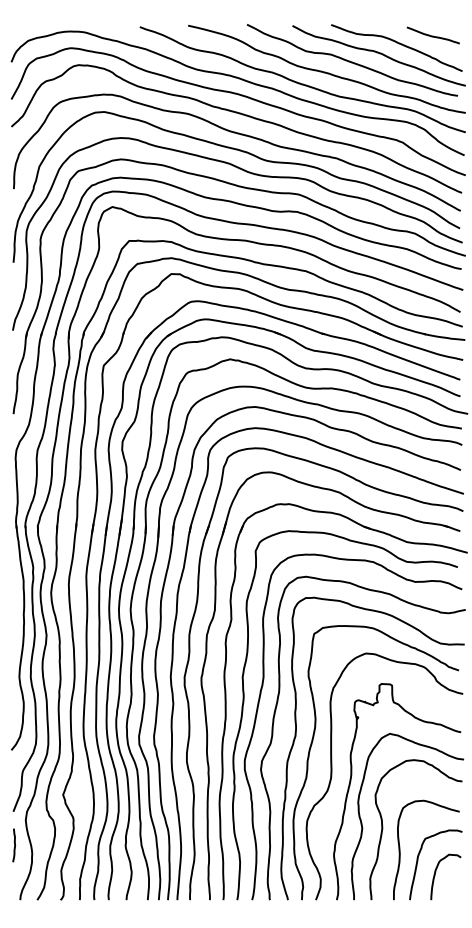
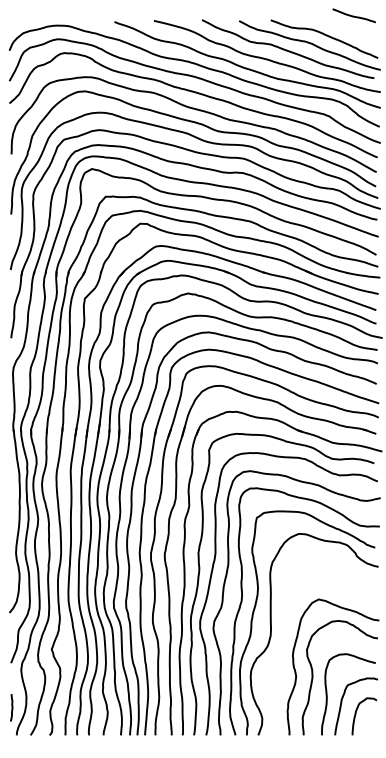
curve: (432, 35) -> (353, 15), moved
curve: (351, 781) -> (287, 638), removed
curve: (14, 845) -> (12, 707), moved

